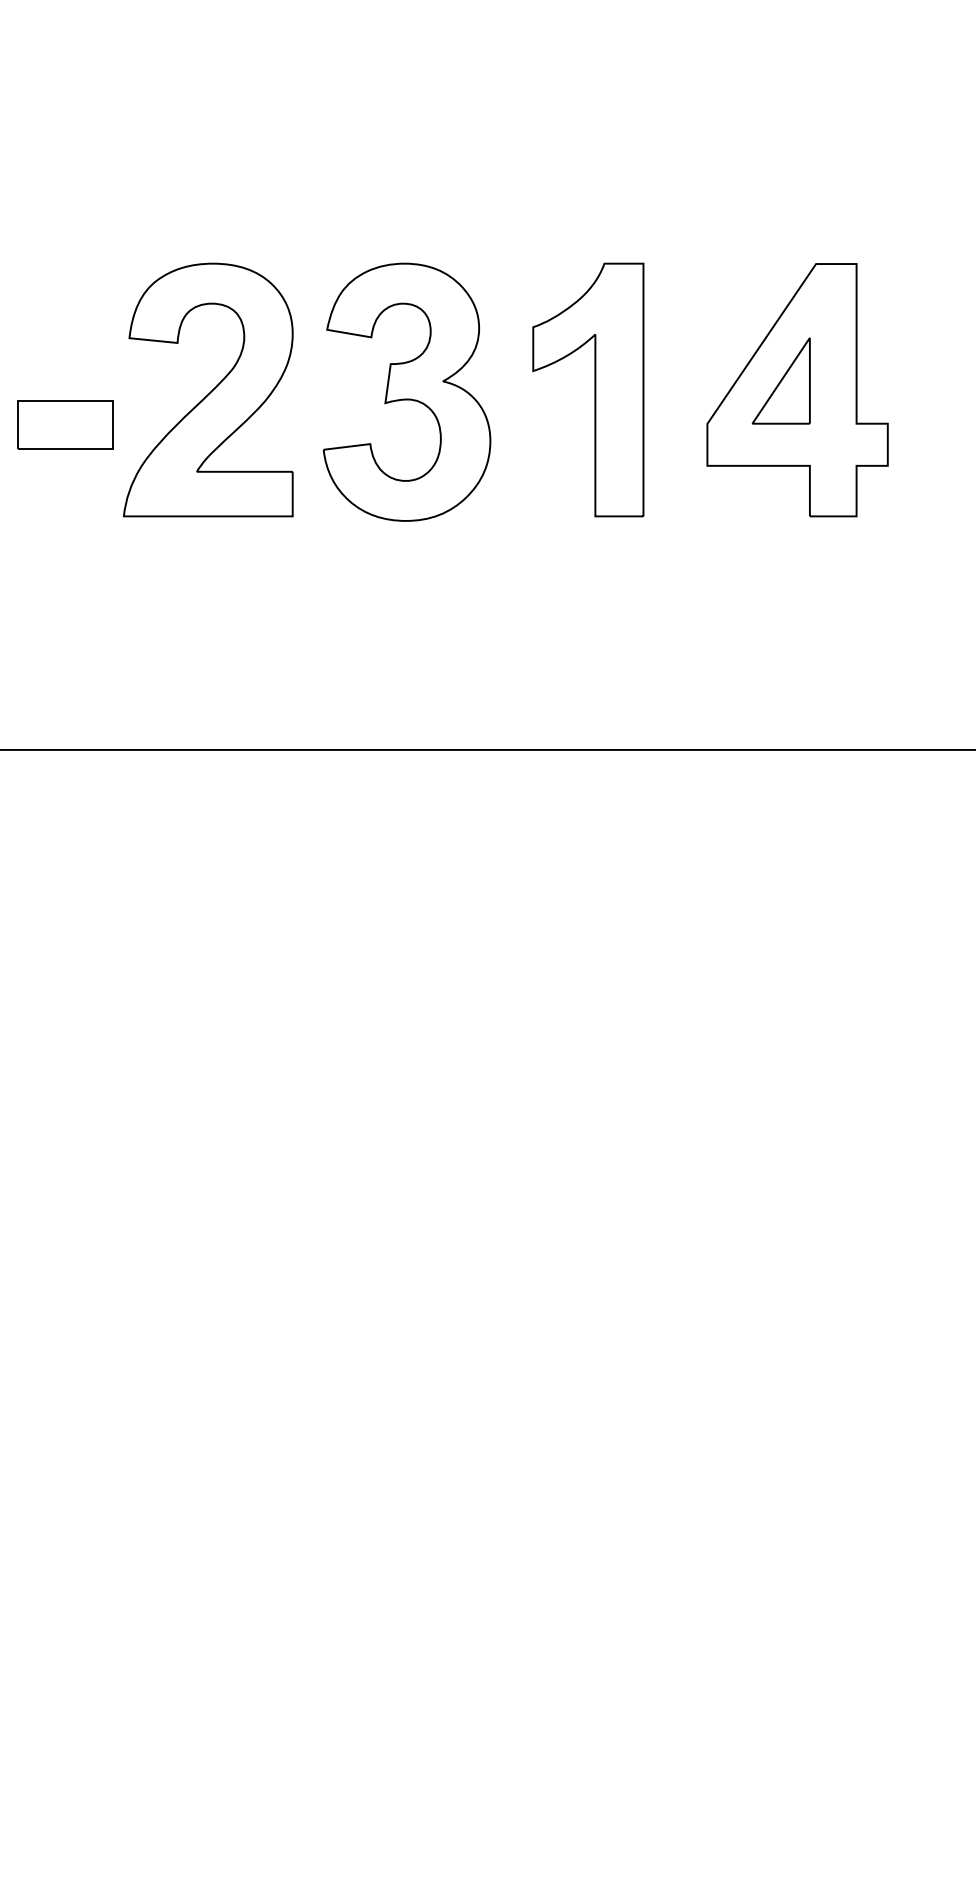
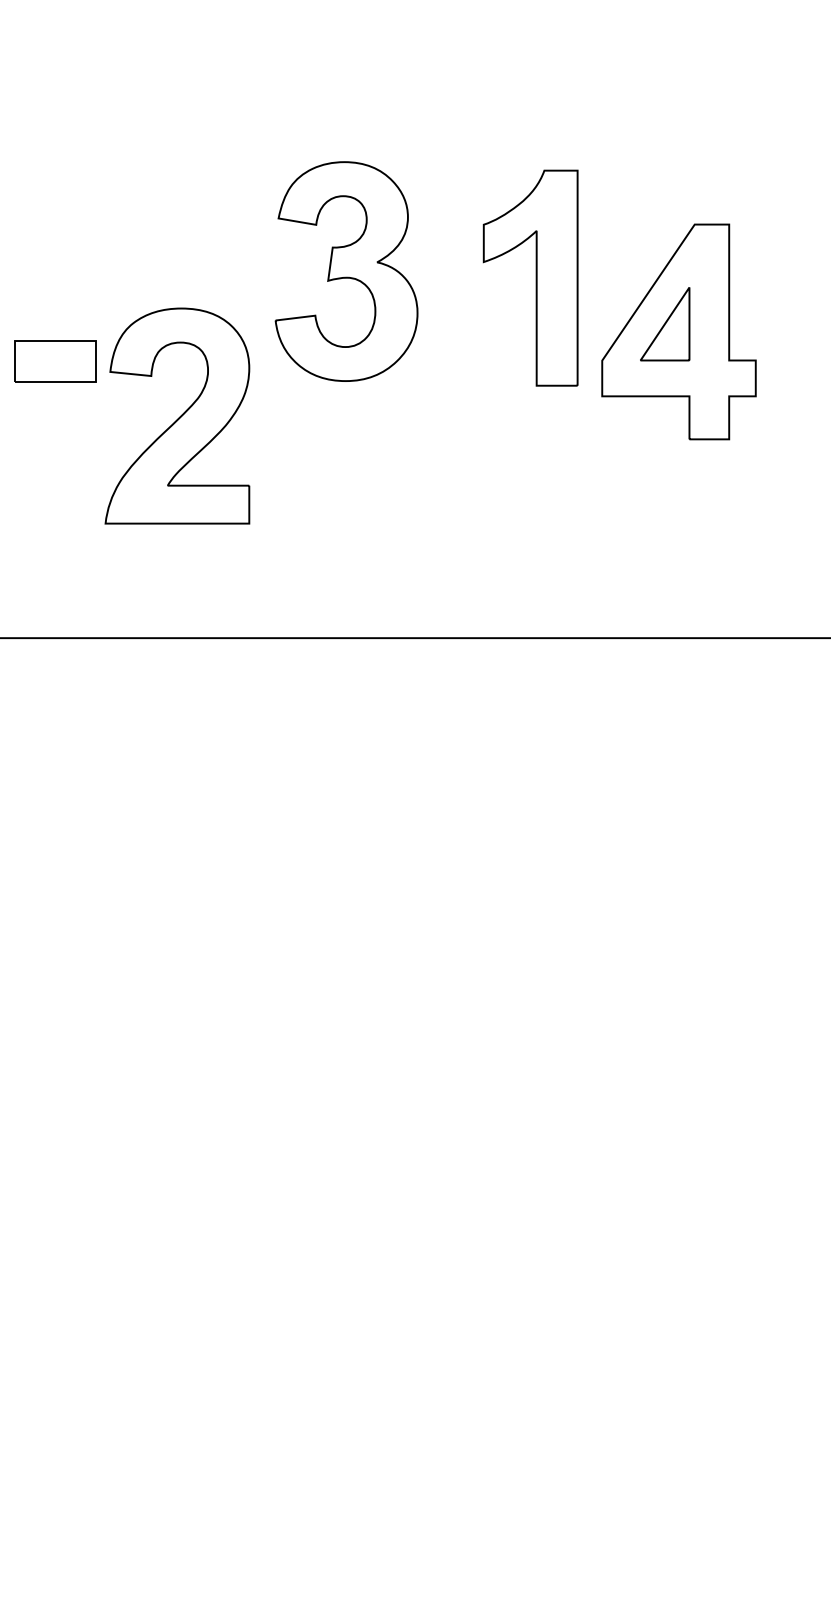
part: (208, 389) -> (177, 415), moved
part: (588, 389) -> (530, 277), moved
part: (406, 391) -> (346, 270), moved

